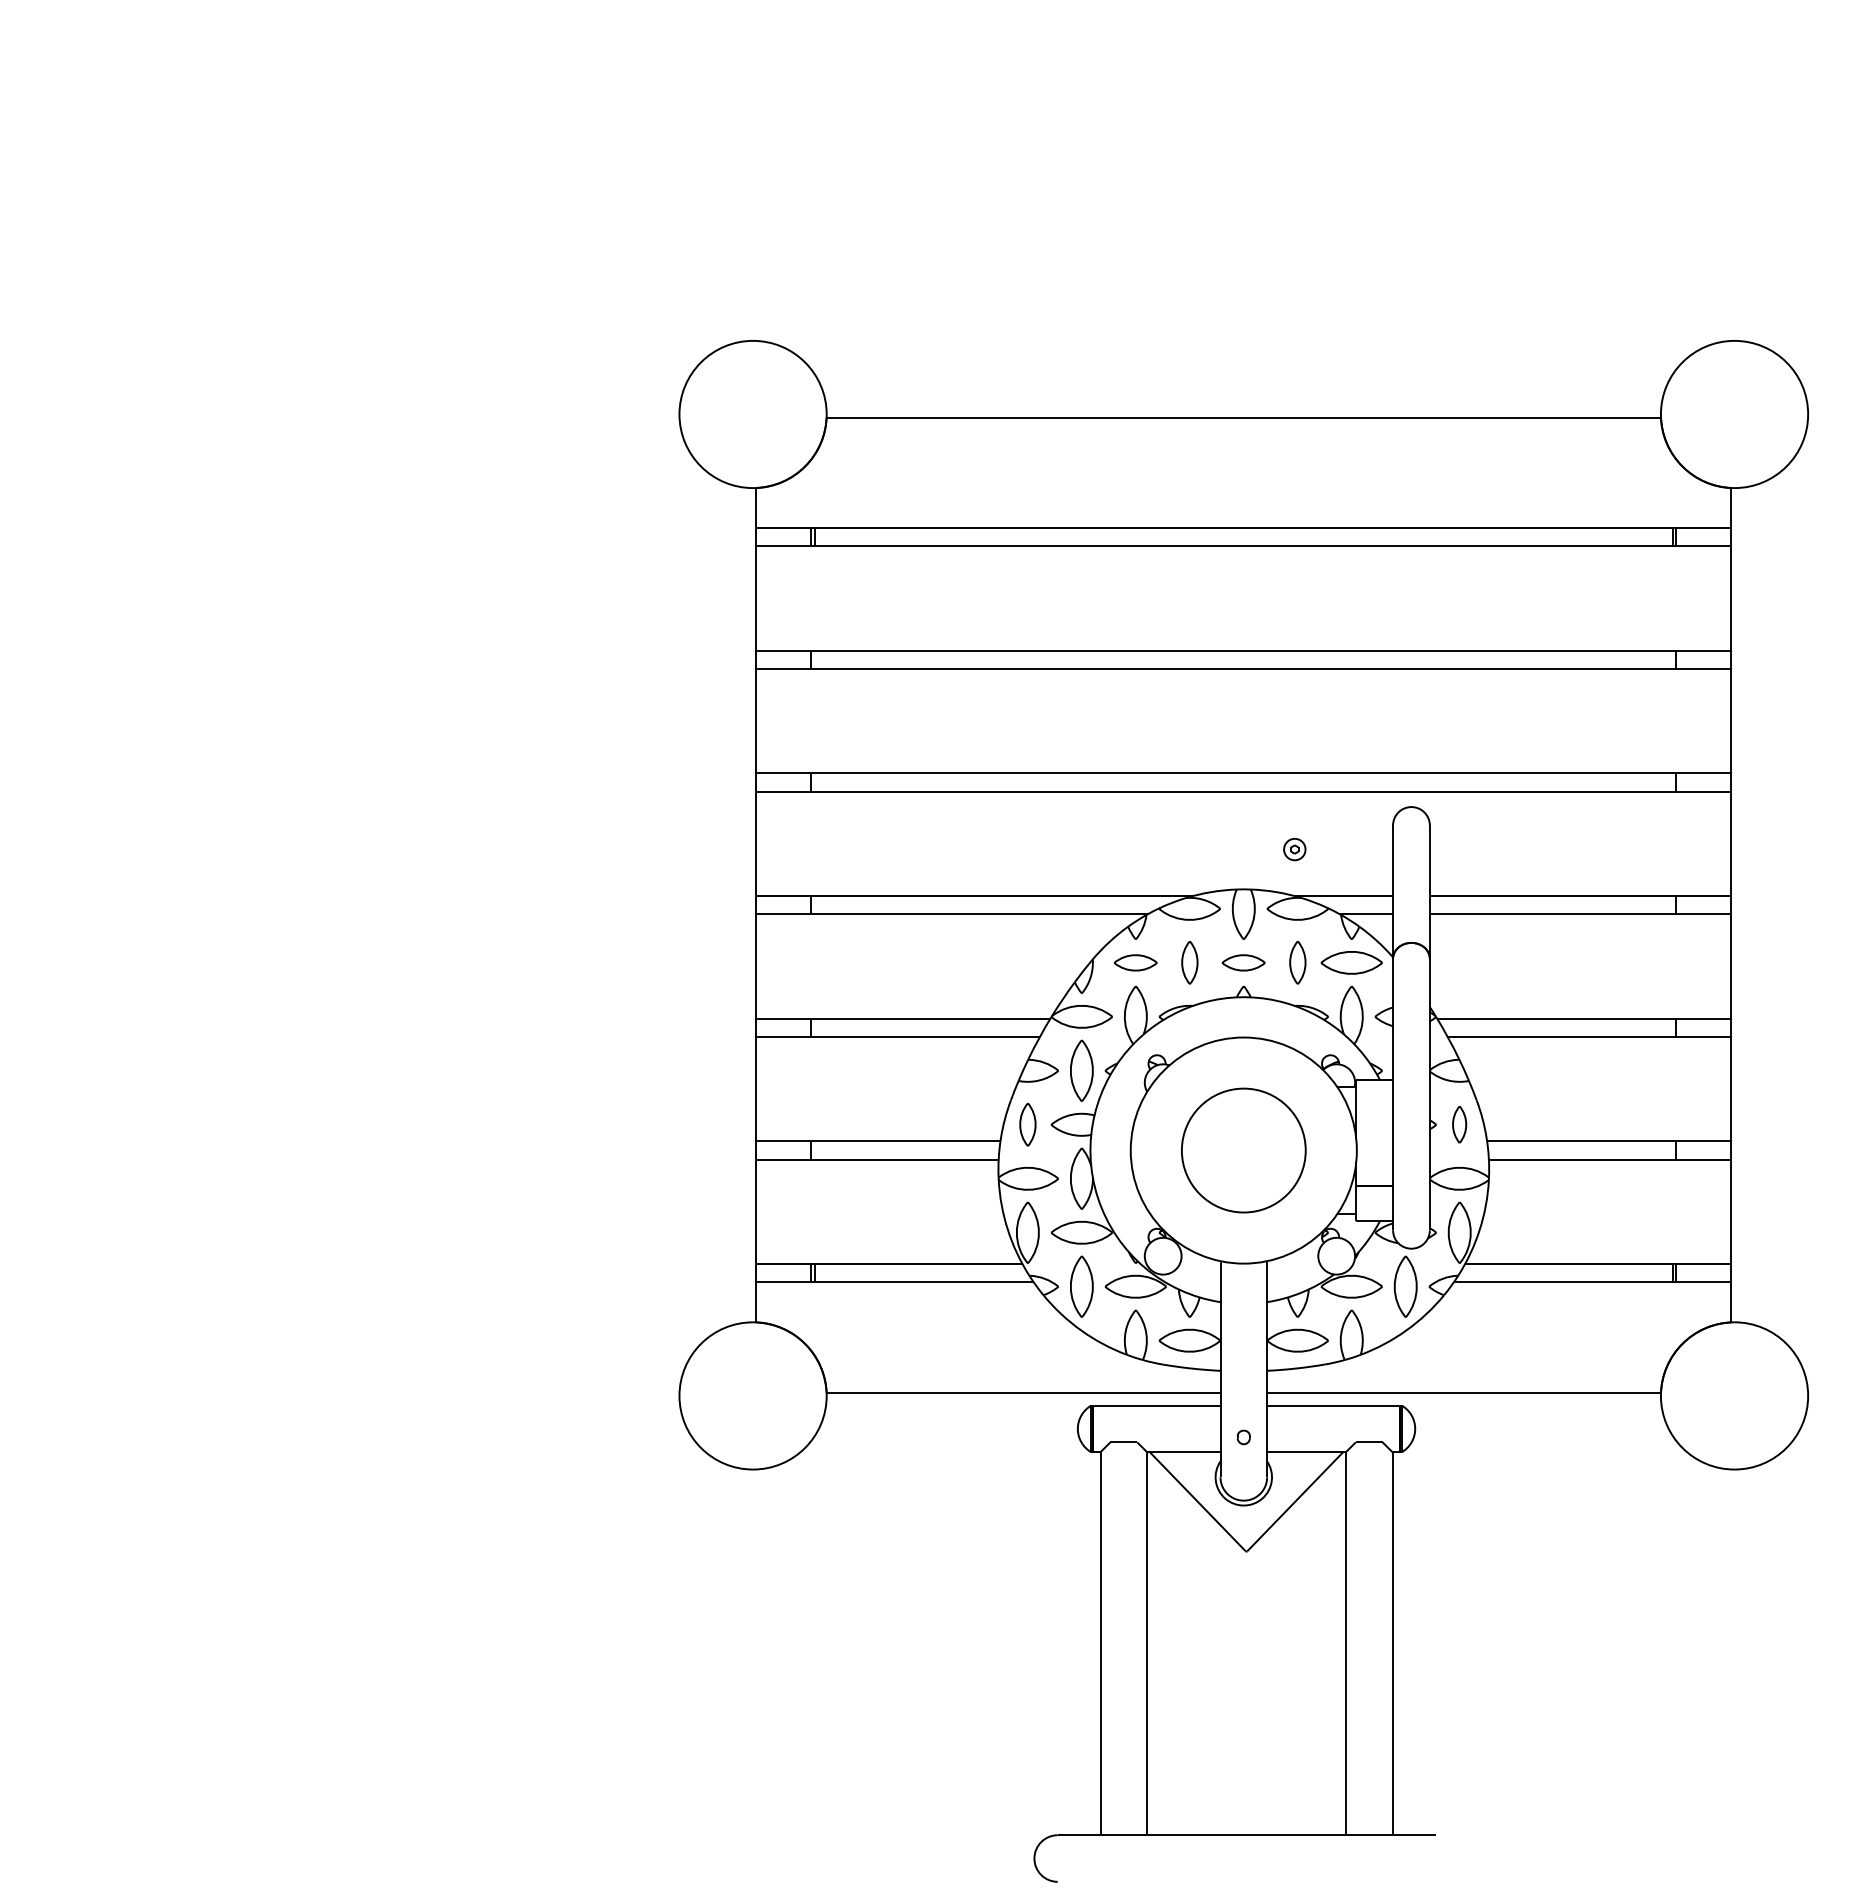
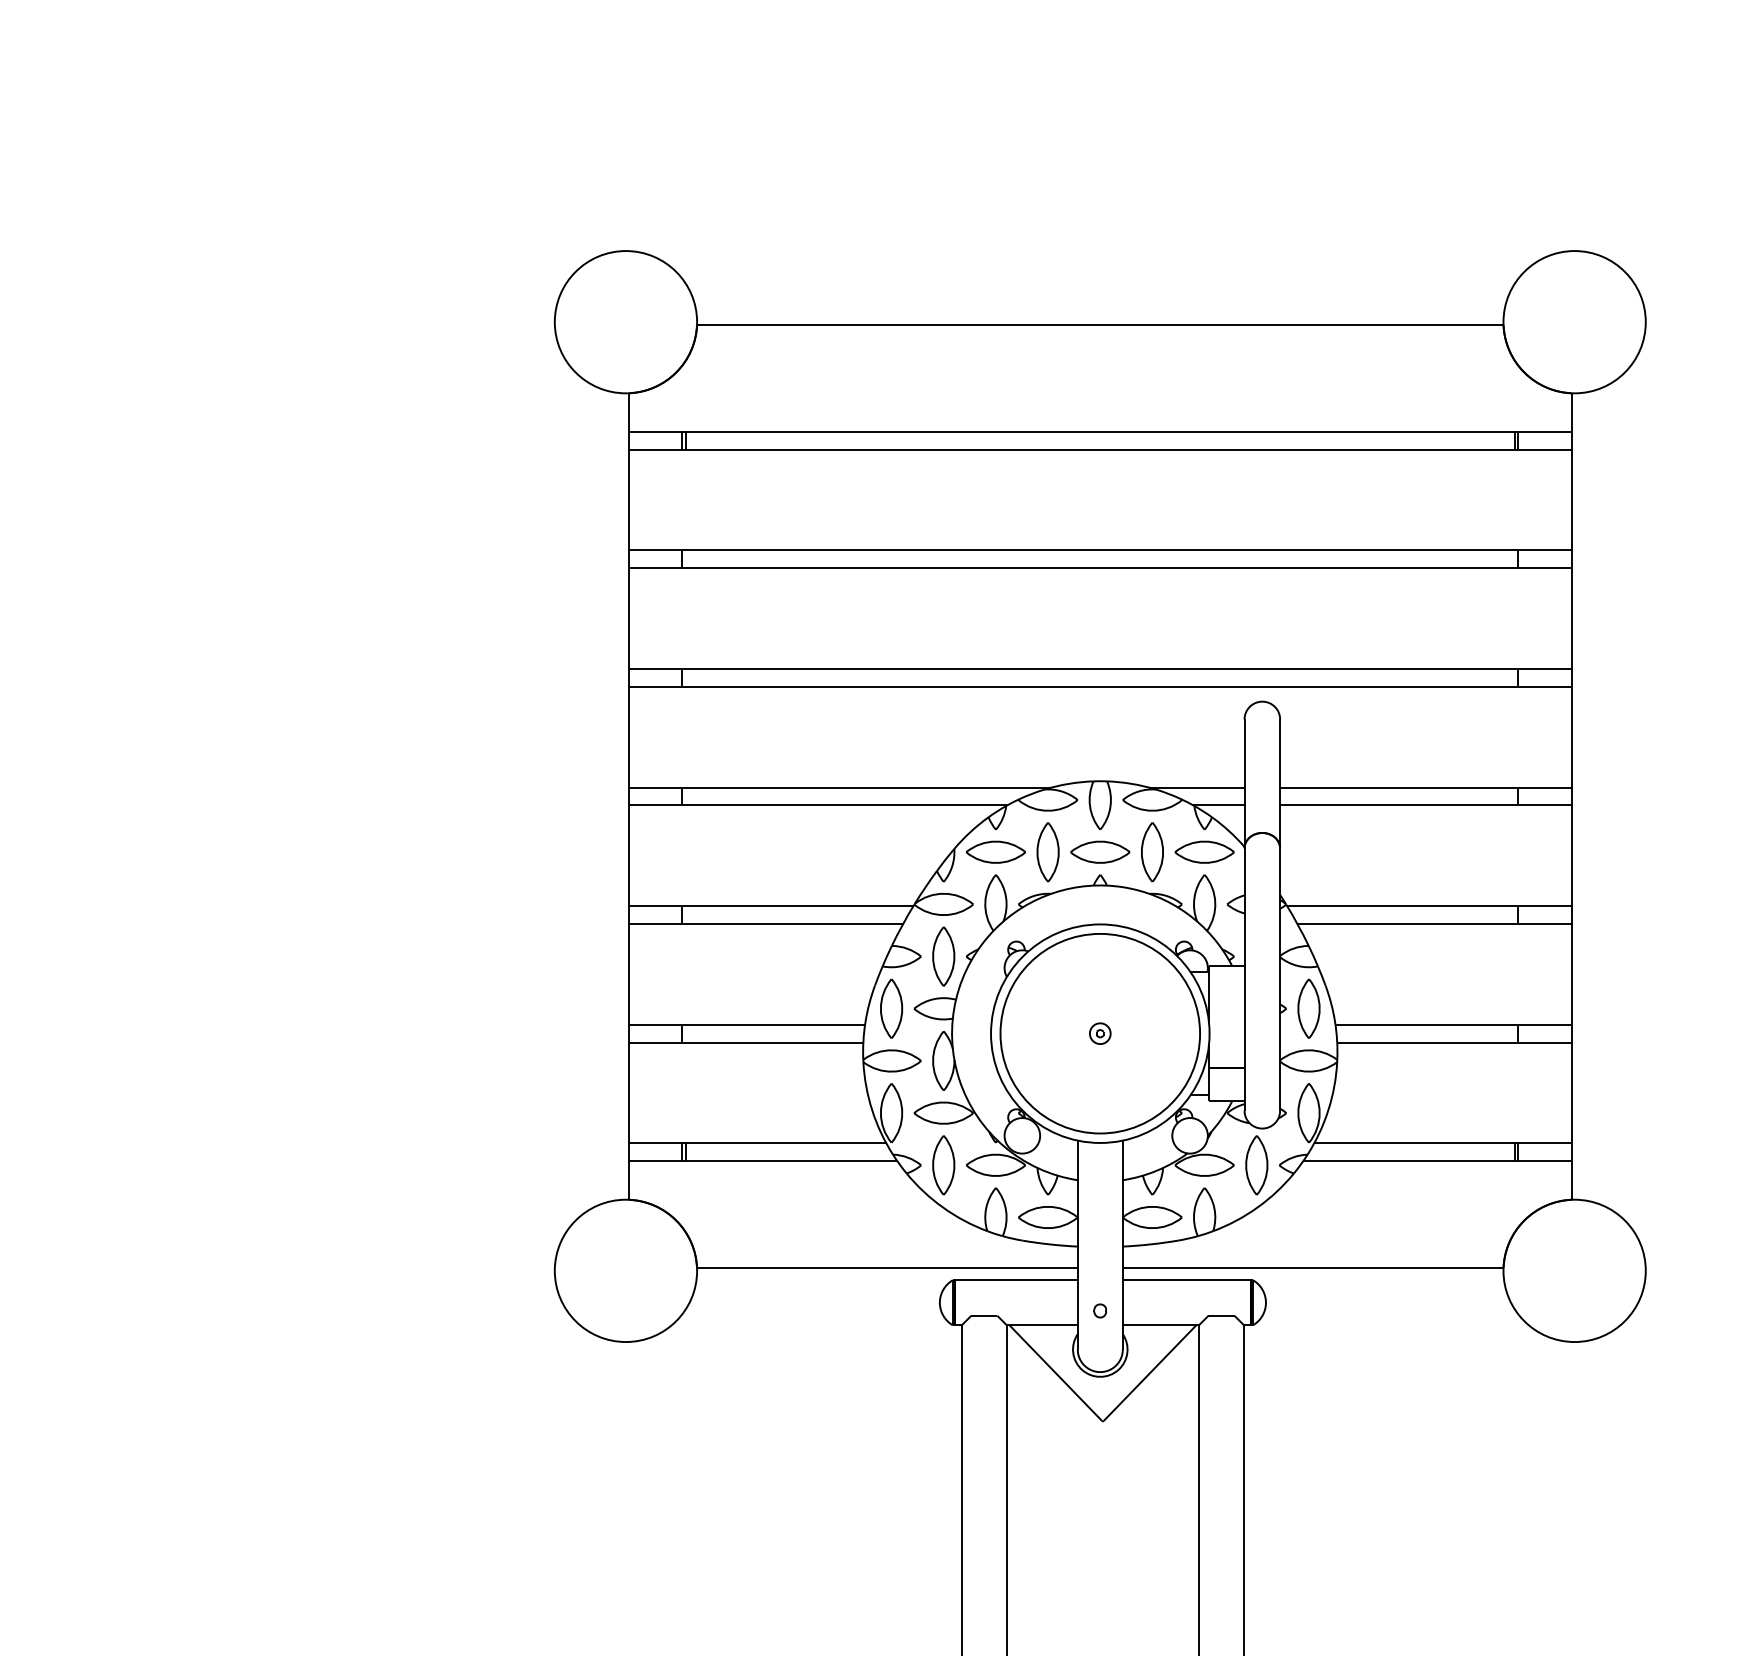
part: (1294, 849) -> (1099, 1033), moved
part: (1135, 962) -> (995, 851), size x1.43
part: (1189, 962) -> (1047, 851), size x1.43
part: (1243, 962) -> (1099, 851), size x1.43
part: (1297, 962) -> (1152, 851), size x1.43
part: (1027, 1124) -> (891, 1008), size x1.43
part: (1459, 1124) -> (1308, 1008), size x1.67
circle: (1243, 1150) -> (1099, 1033), size x1.67

